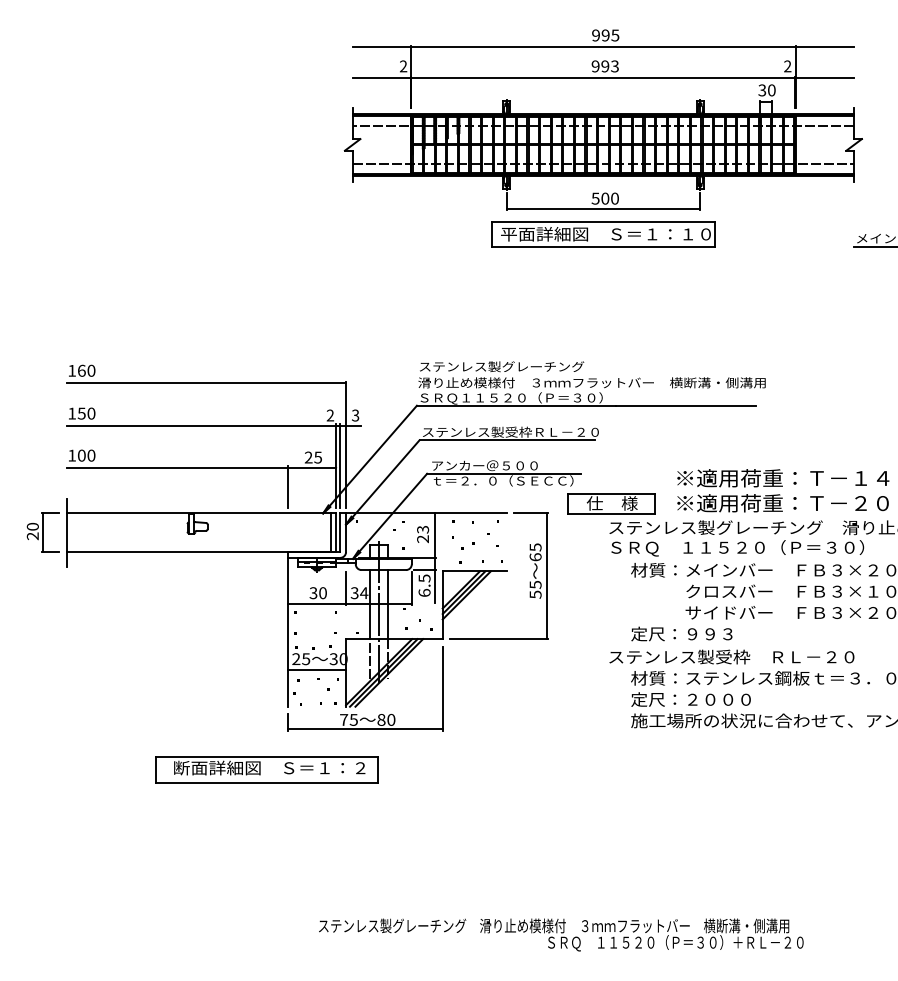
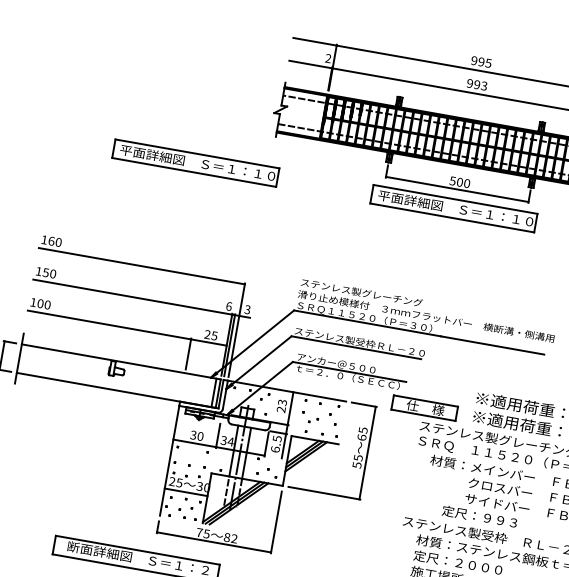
part: (253, 234) -> (195, 162), added
text: (330, 415) -> (229, 306), 2 -> 6
text: (681, 633) -> (479, 516), moved
text: (391, 719) -> (234, 538), 80 -> 82

